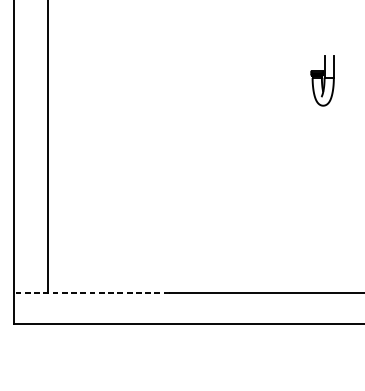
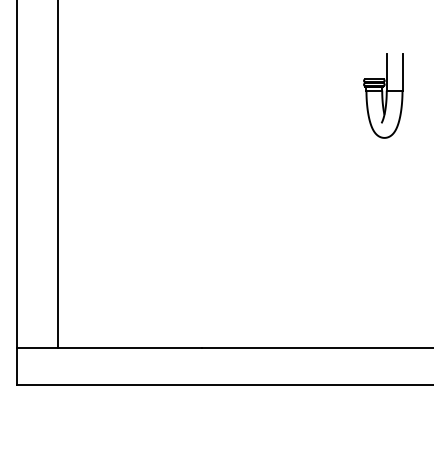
part: (322, 80) -> (383, 95), size x1.43
line: (91, 292) -> (108, 347), dashed -> solid

